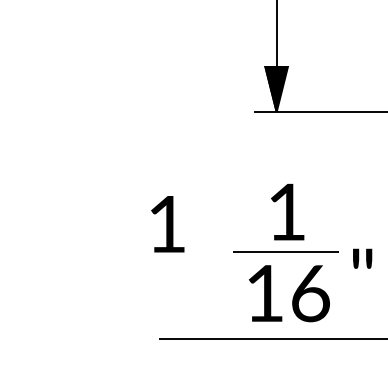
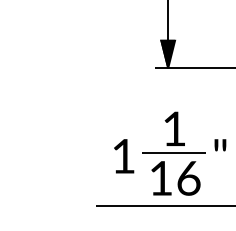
text: (168, 224) -> (124, 156), moved
text: (362, 259) -> (220, 145), moved

